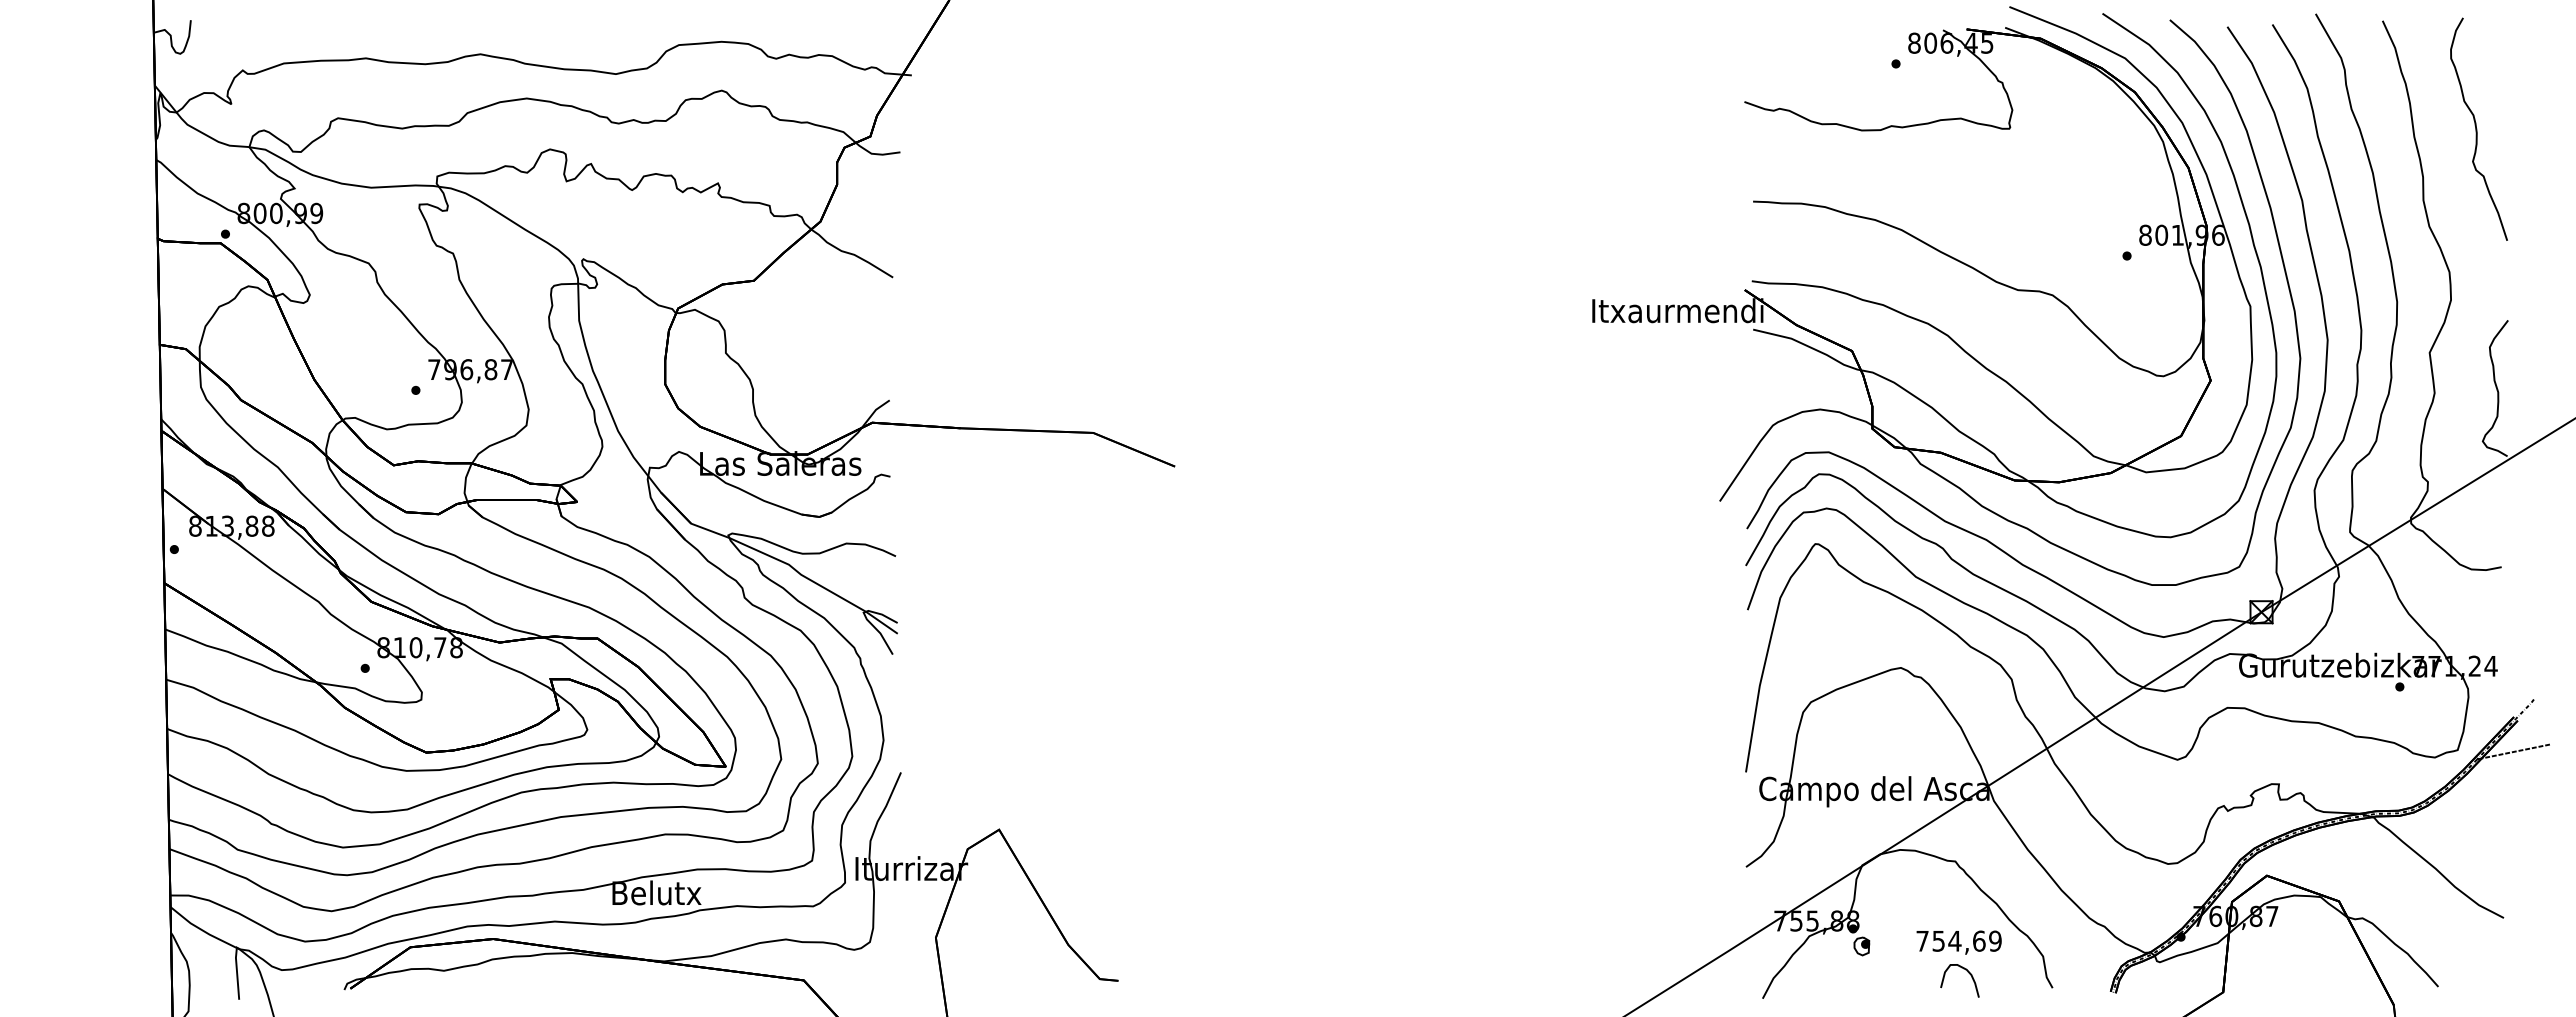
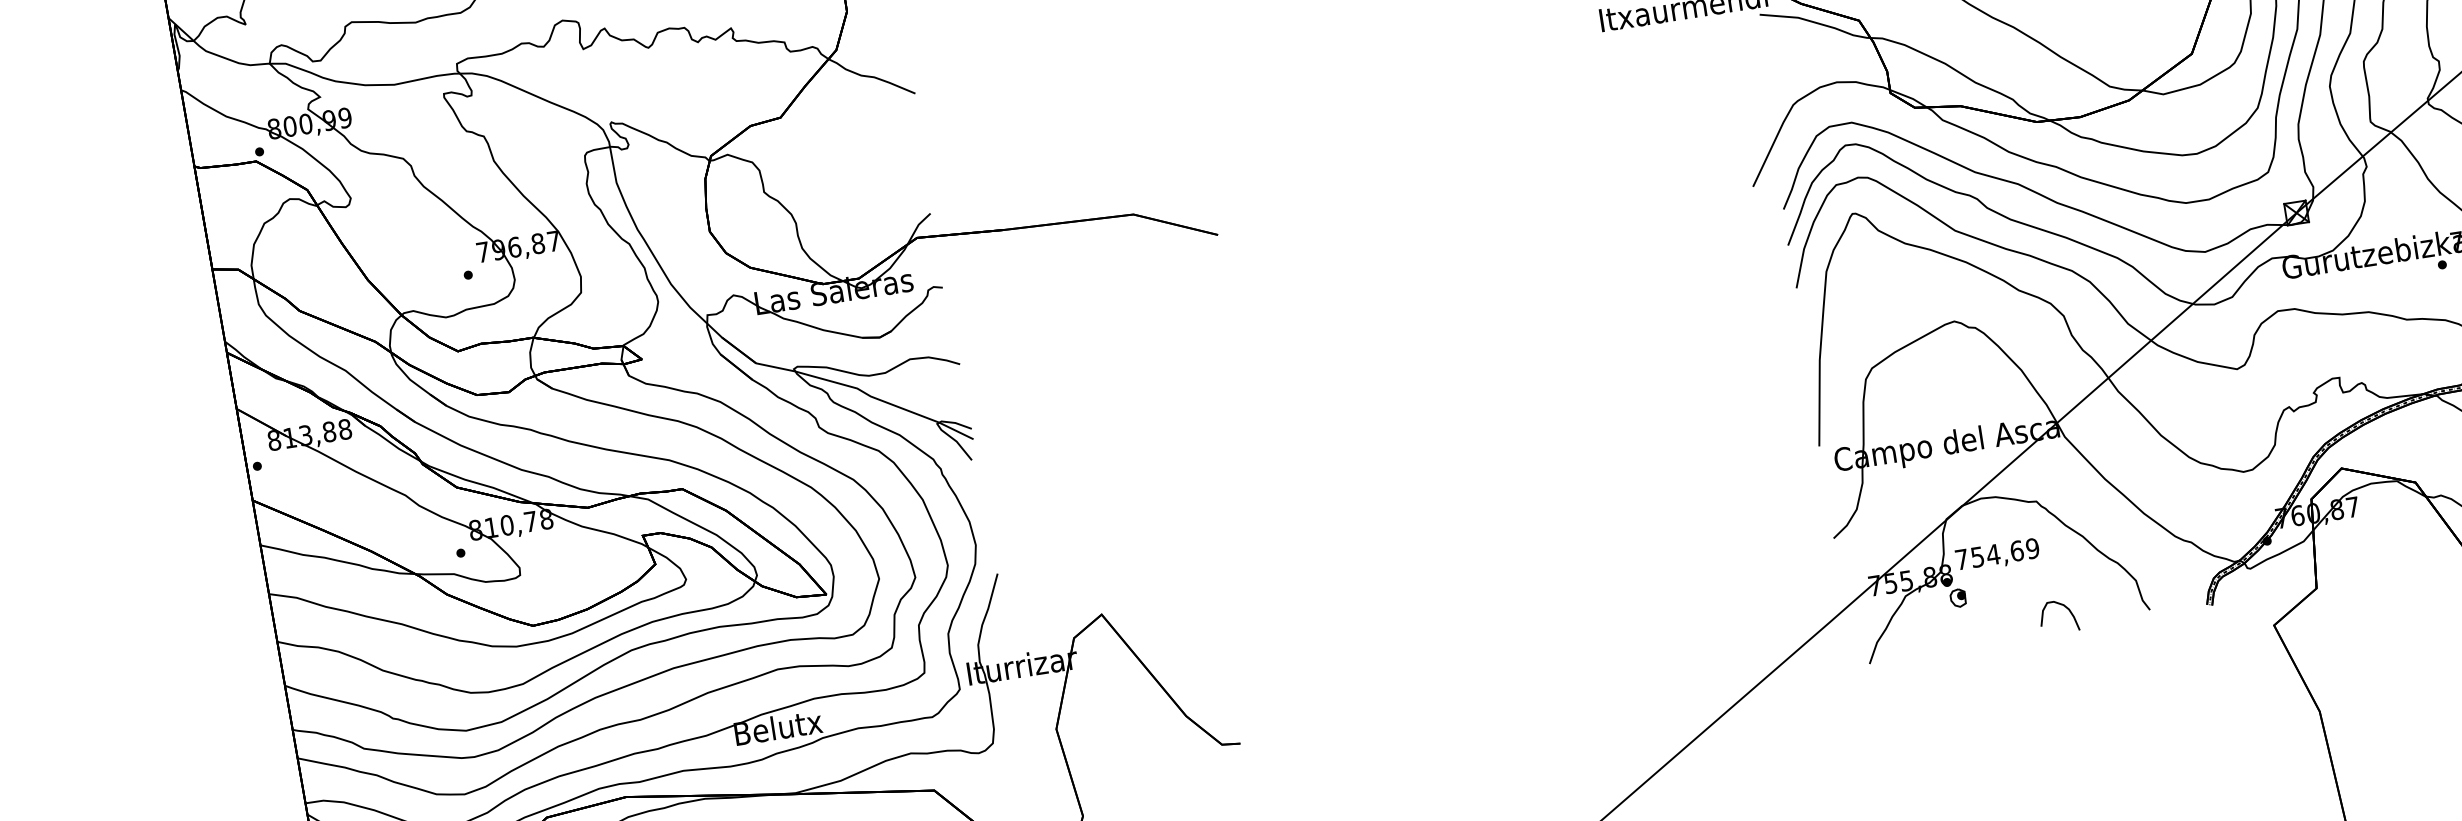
text: (1958, 942) -> (1997, 555), moved

